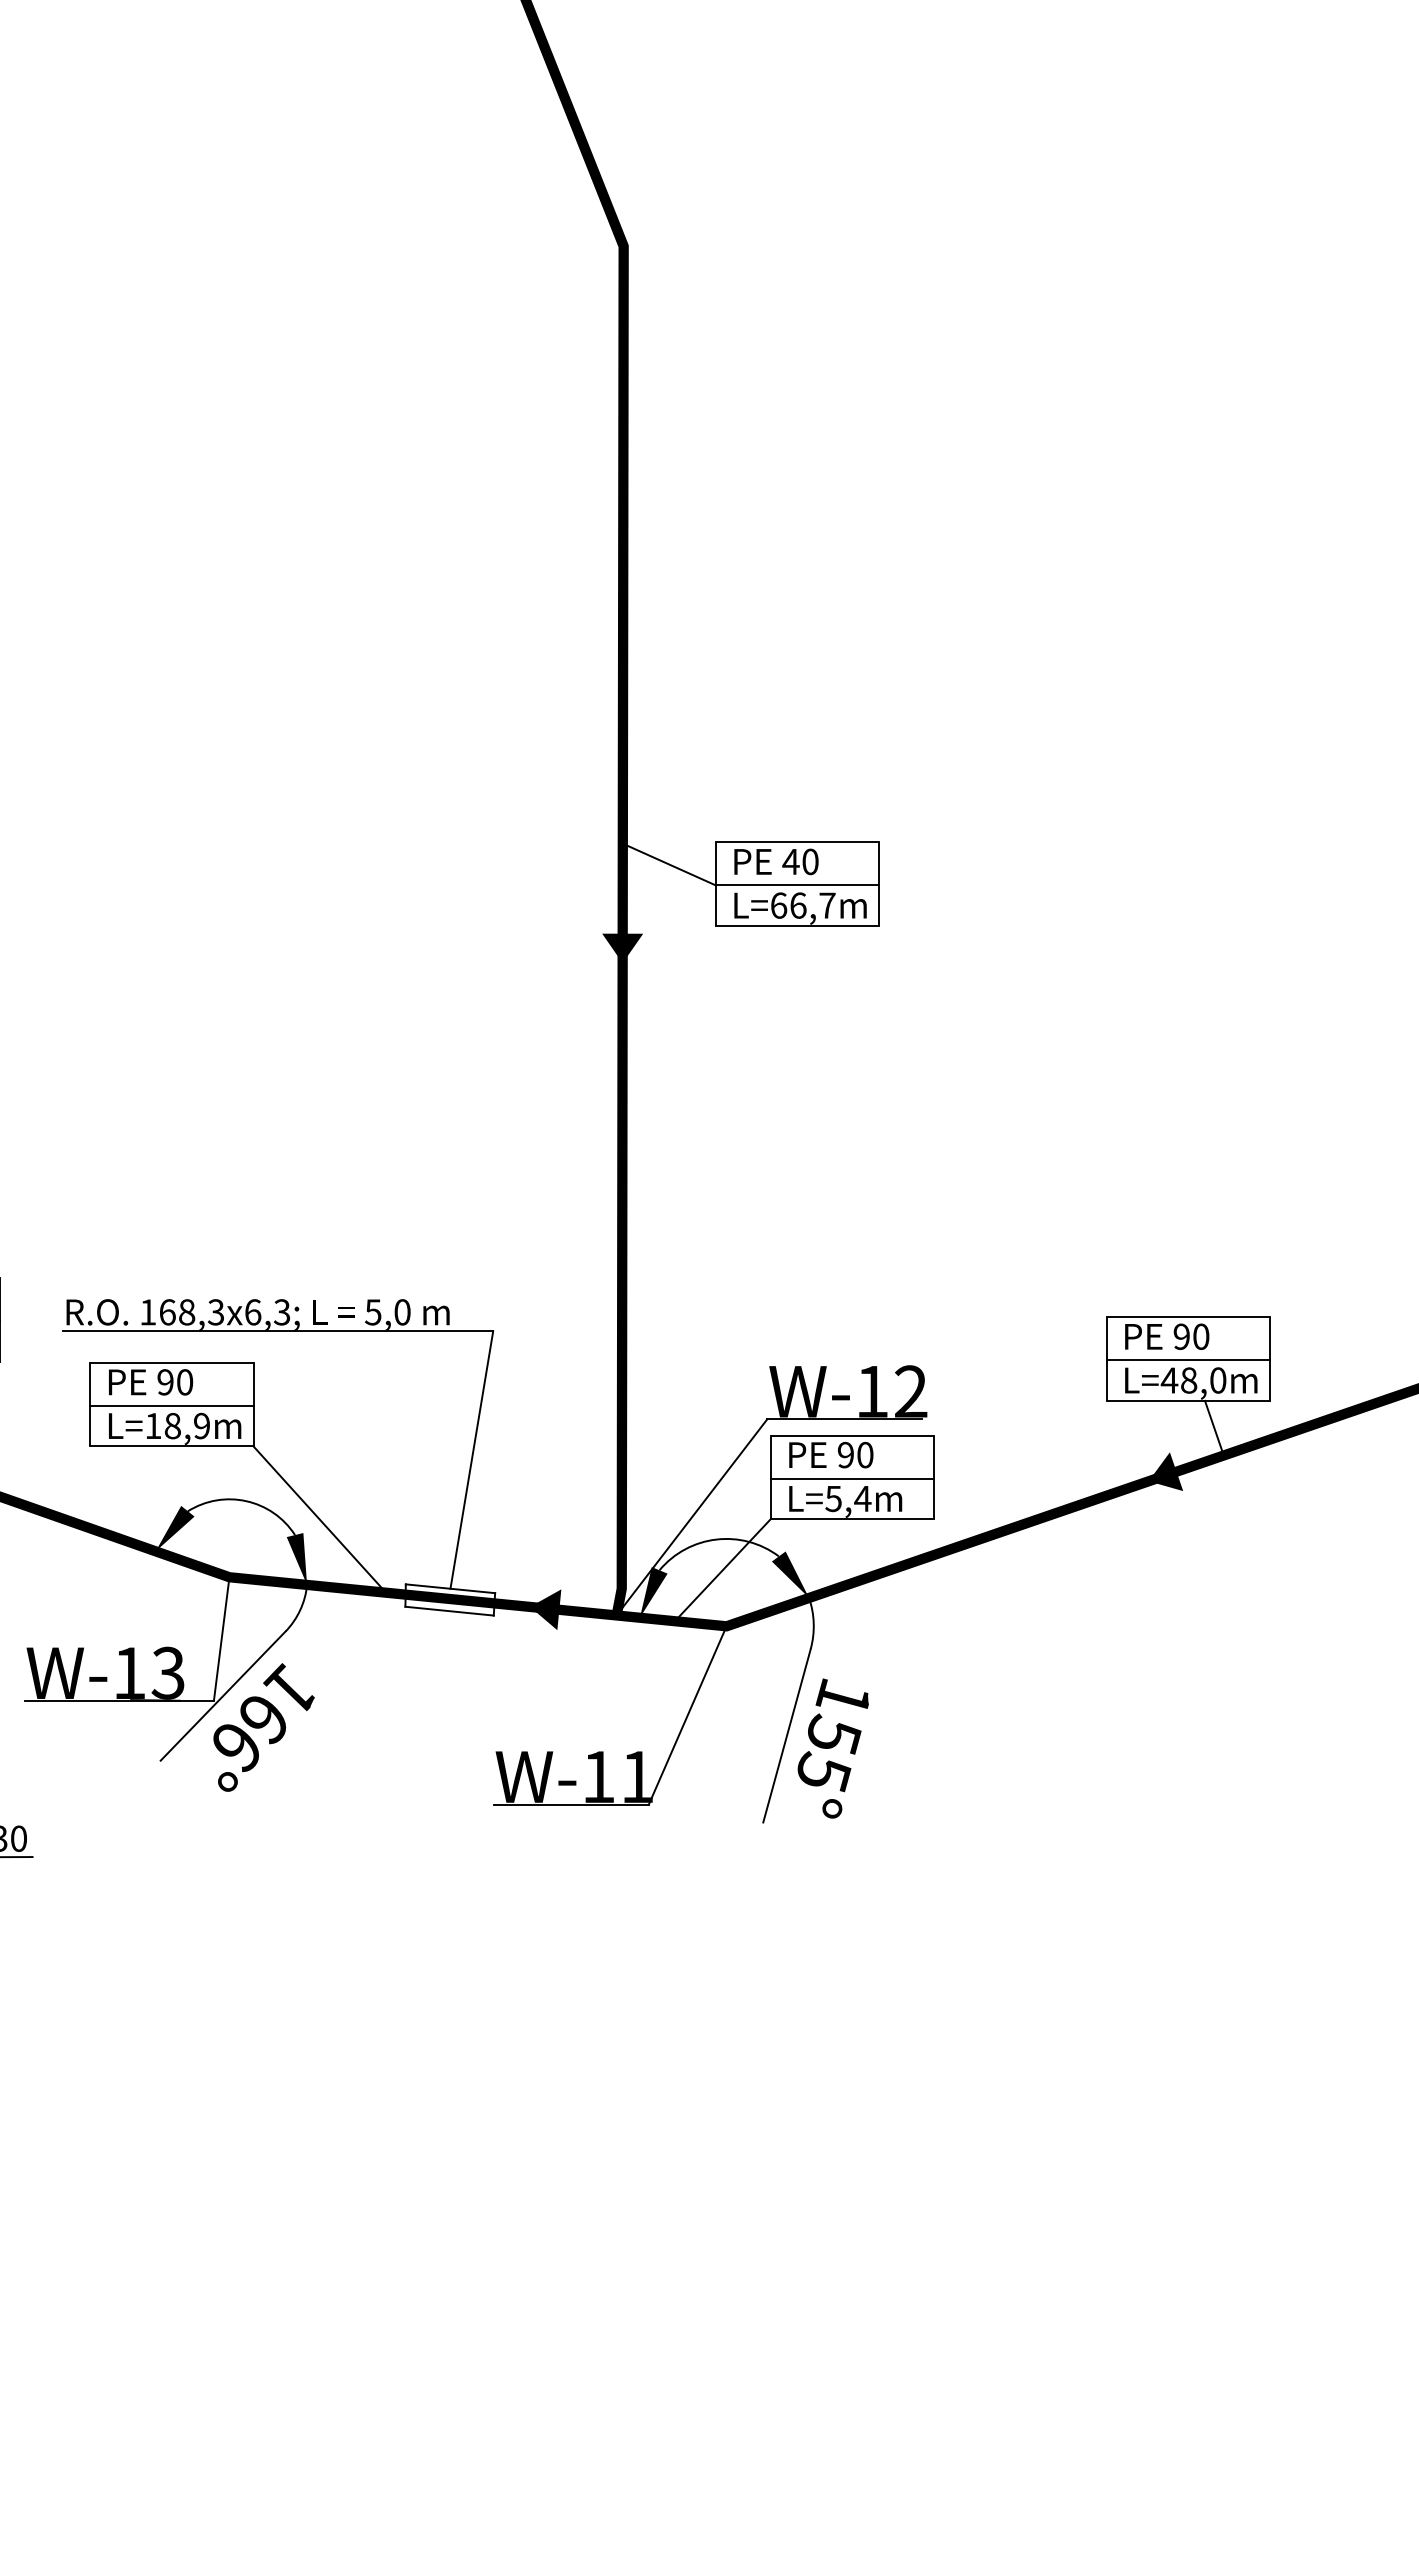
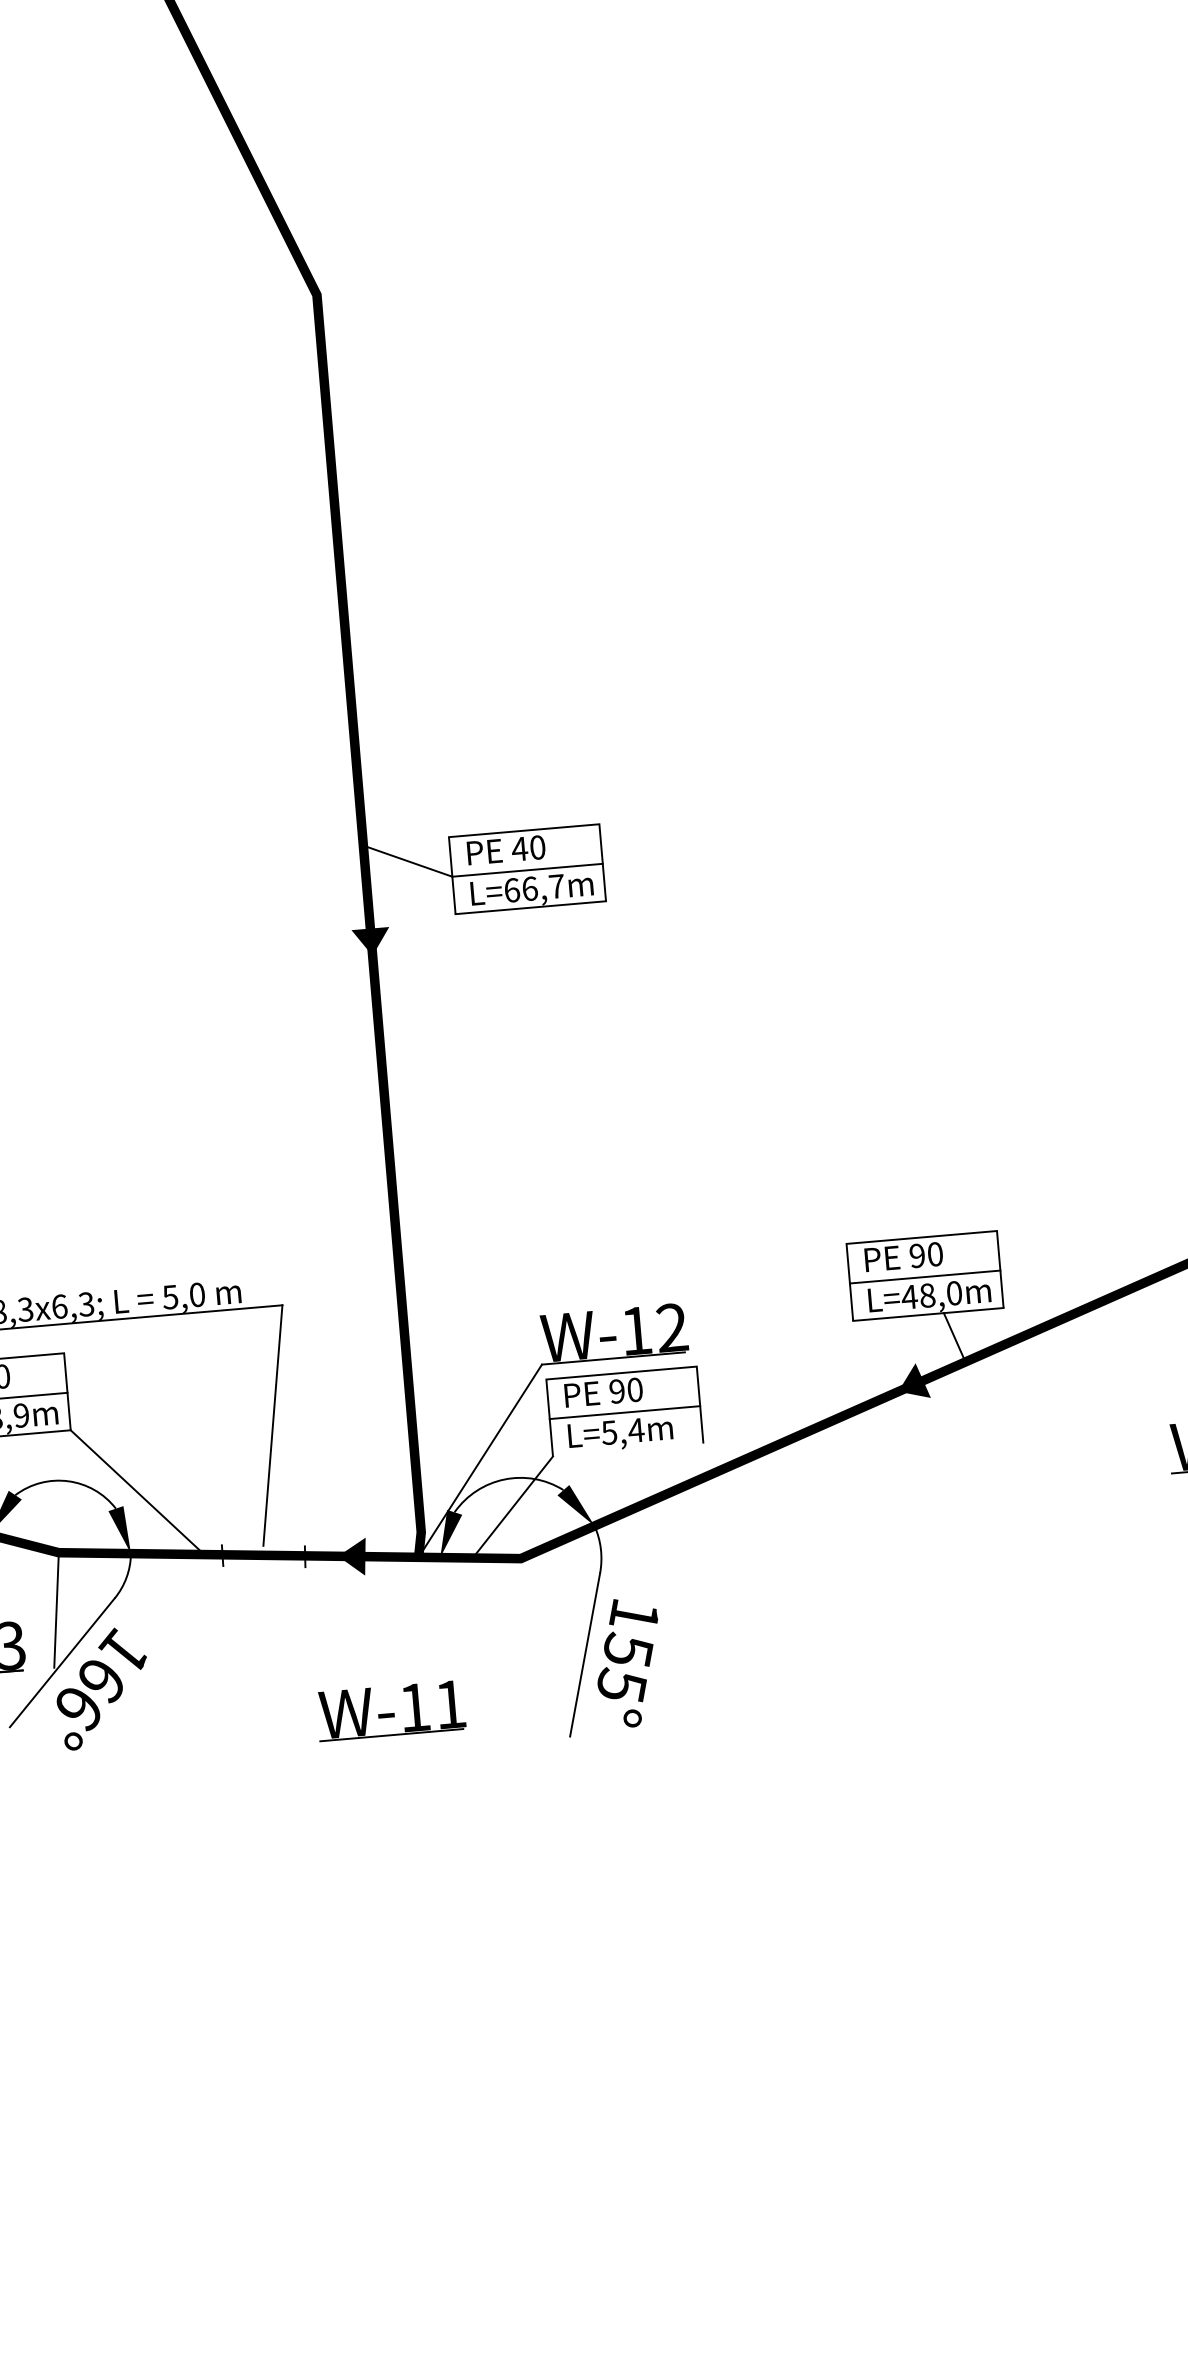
line: (851, 1519) -> (627, 1450), removed
line: (450, 1588) -> (263, 1545), removed
line: (449, 1610) -> (264, 1565), removed
line: (196, 1700) -> (38, 1668), removed
line: (687, 1715) -> (491, 1643), removed

